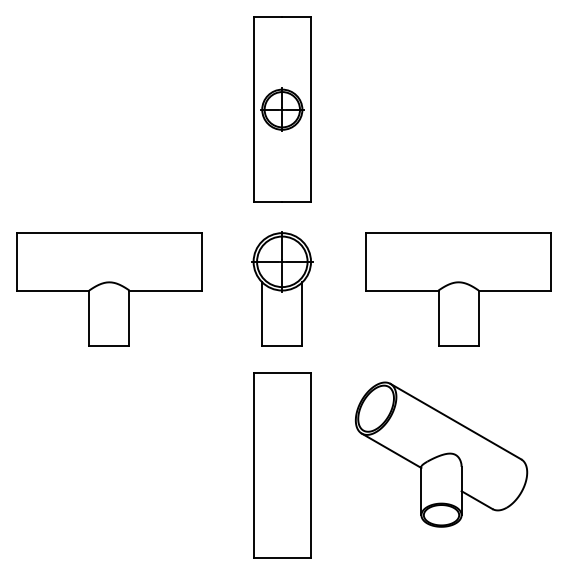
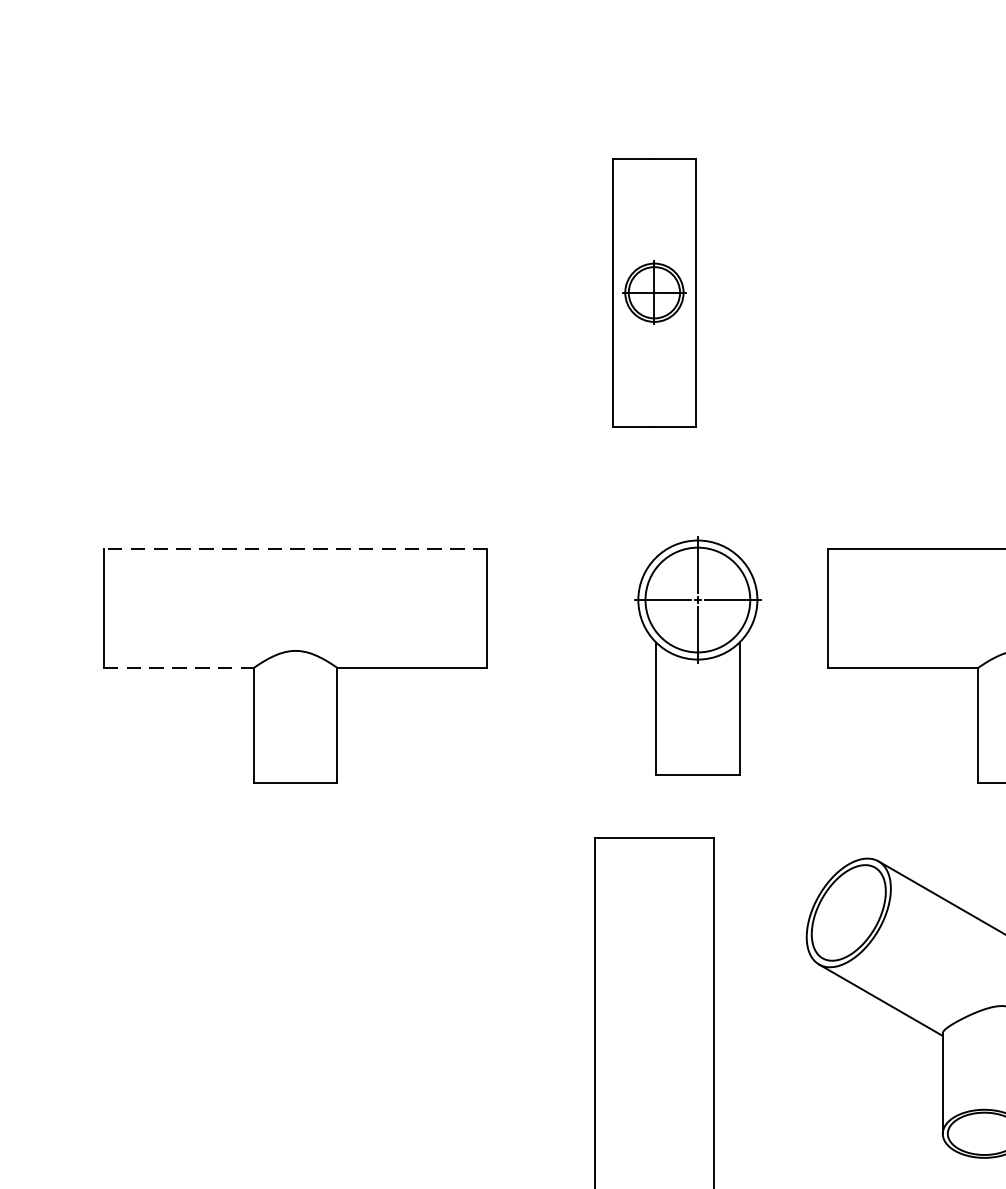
part: (282, 109) -> (654, 292), size x0.7
line: (108, 233) -> (293, 549), solid -> dashed
part: (282, 288) -> (698, 655), moved
line: (53, 290) -> (179, 667), solid -> dashed

